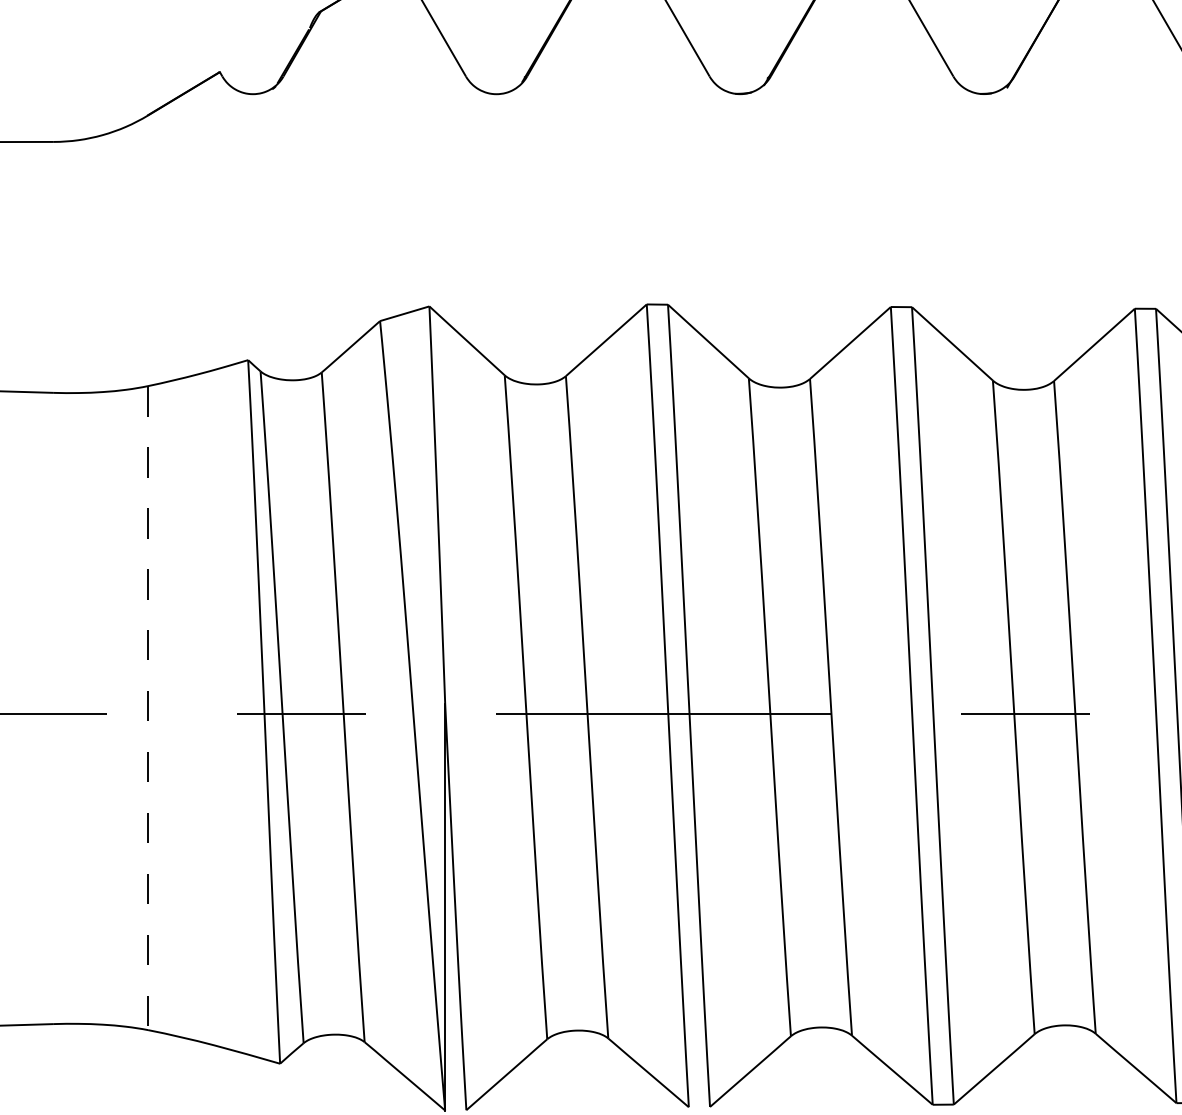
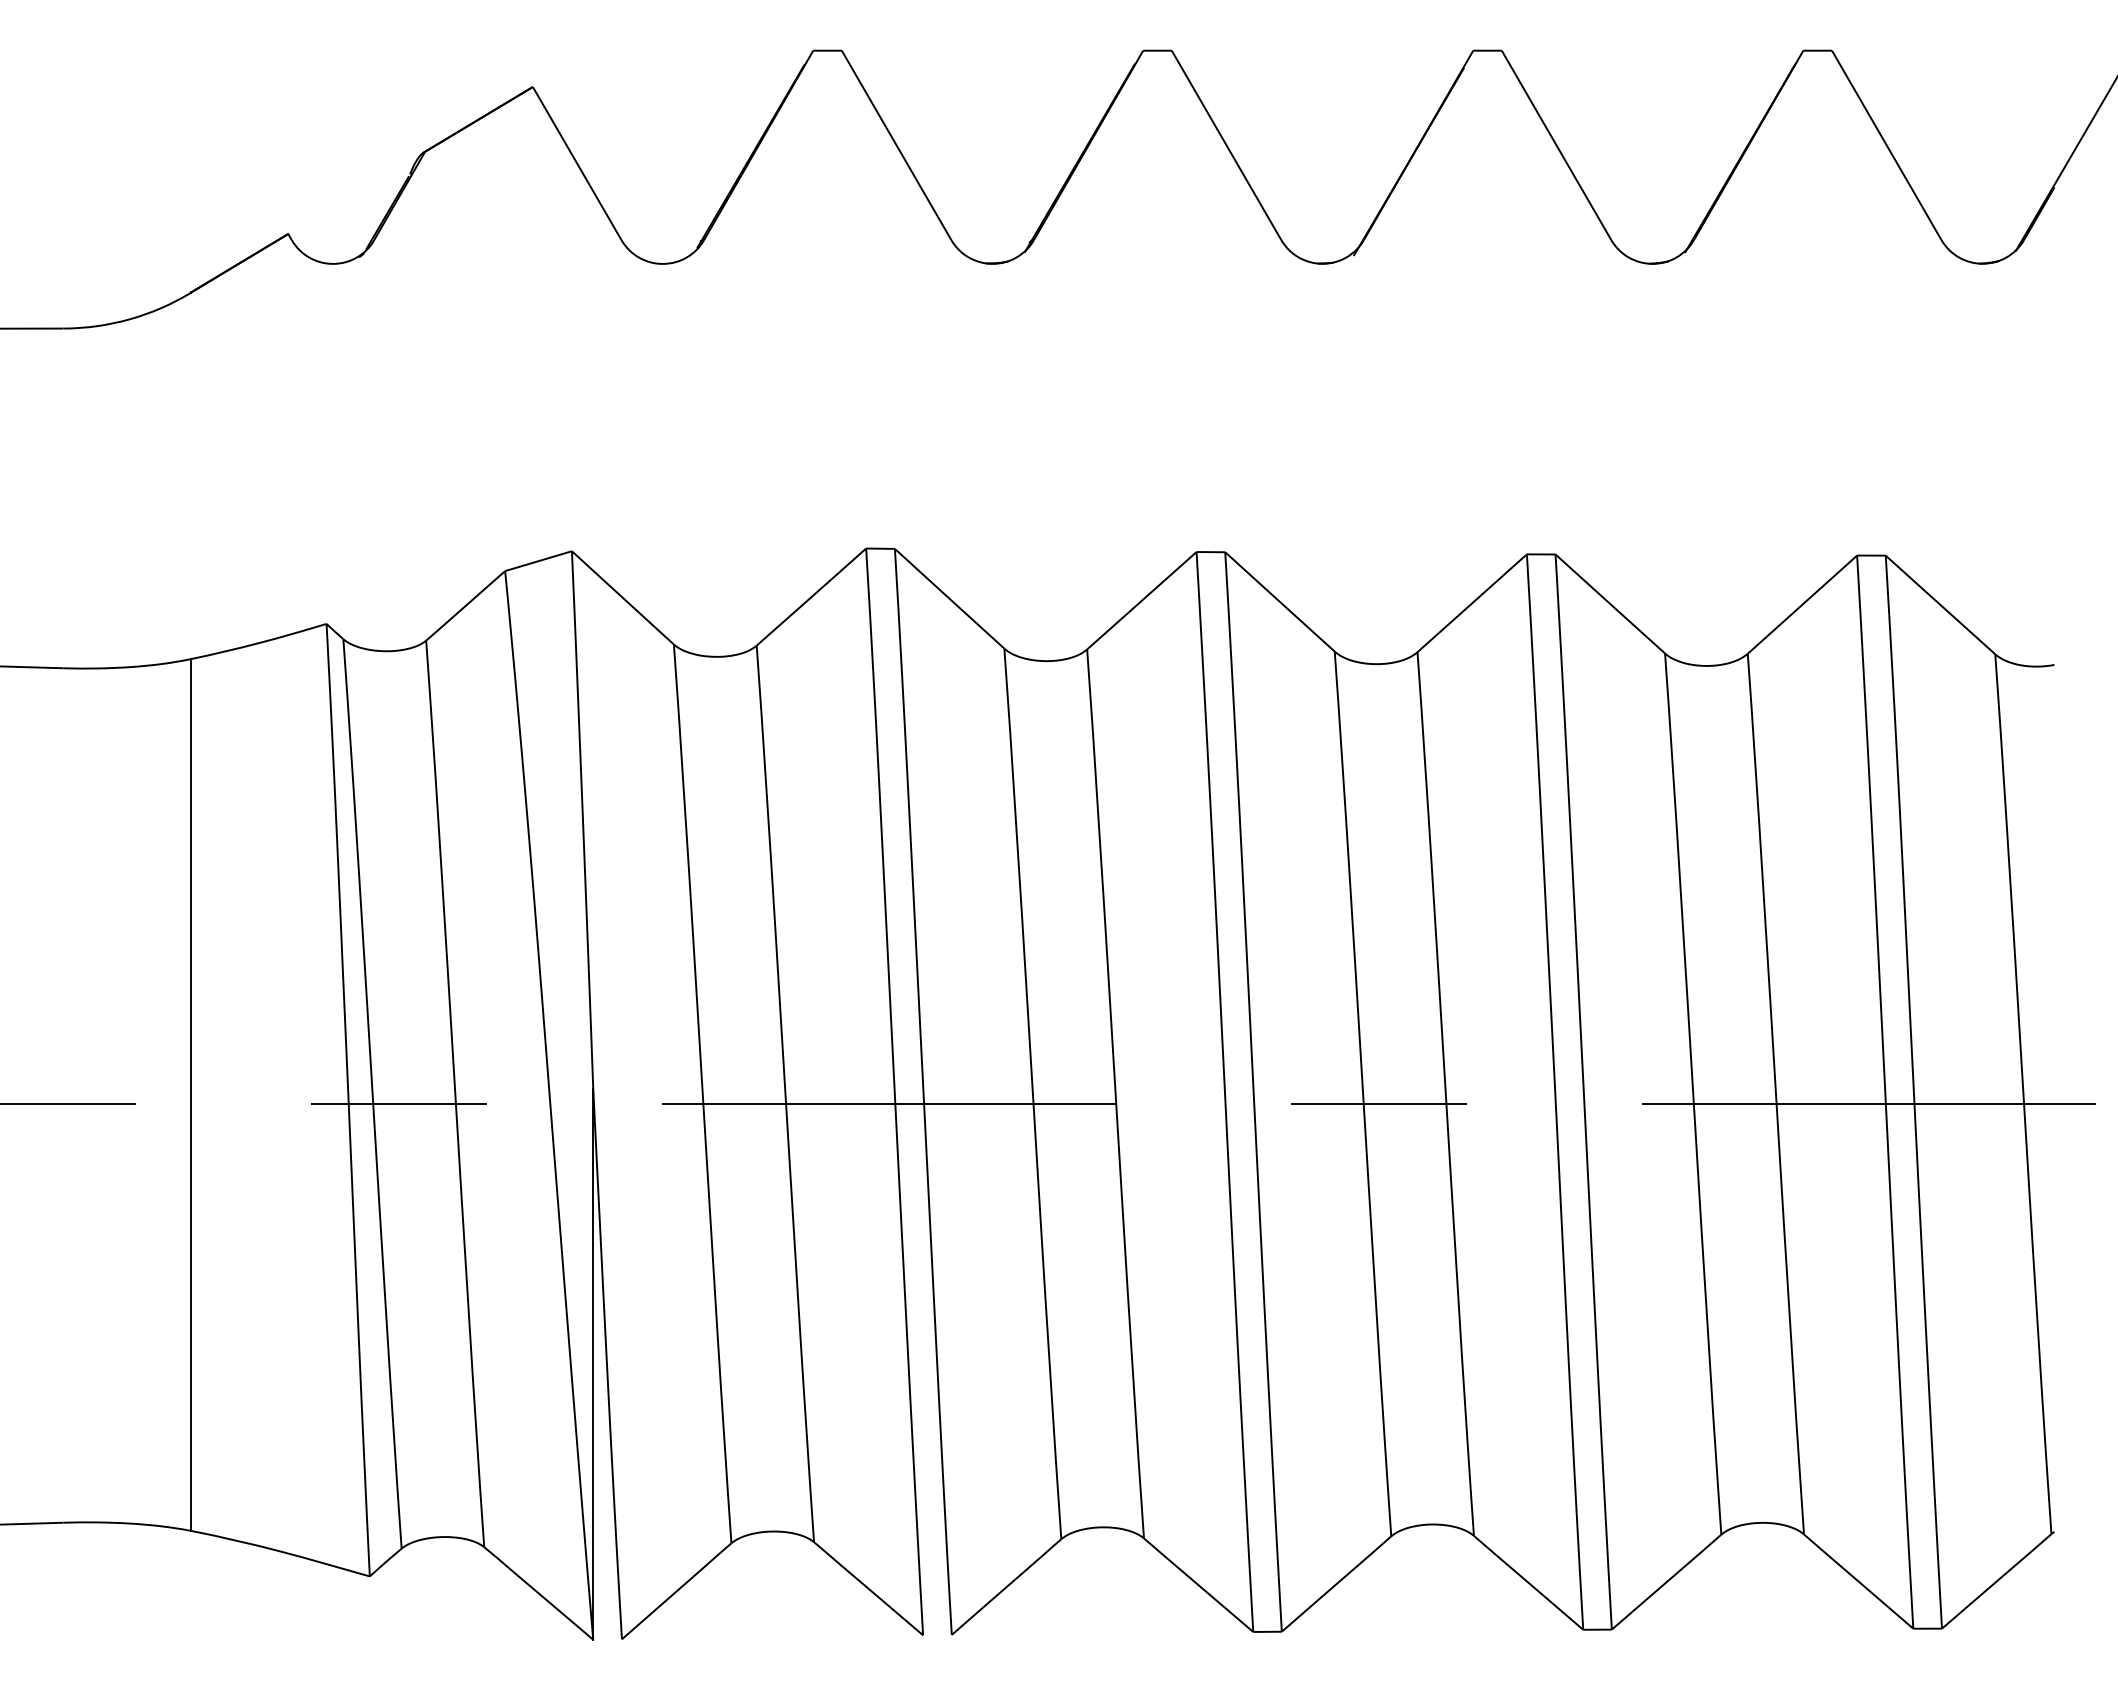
line: (148, 708) -> (191, 1095), dashed -> solid

